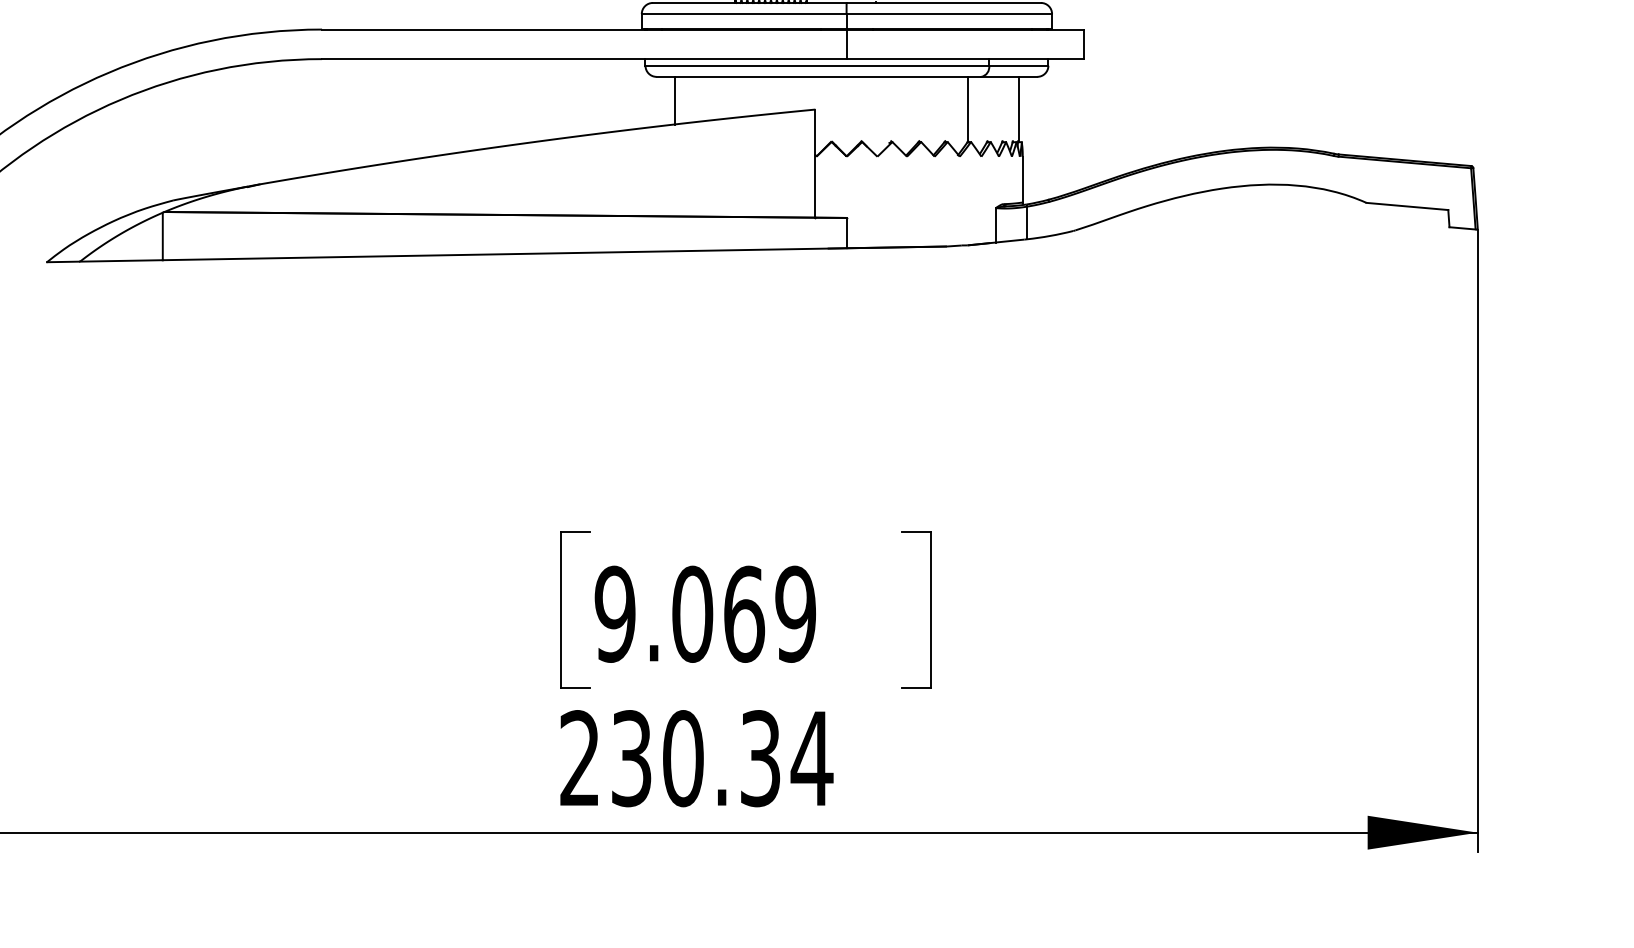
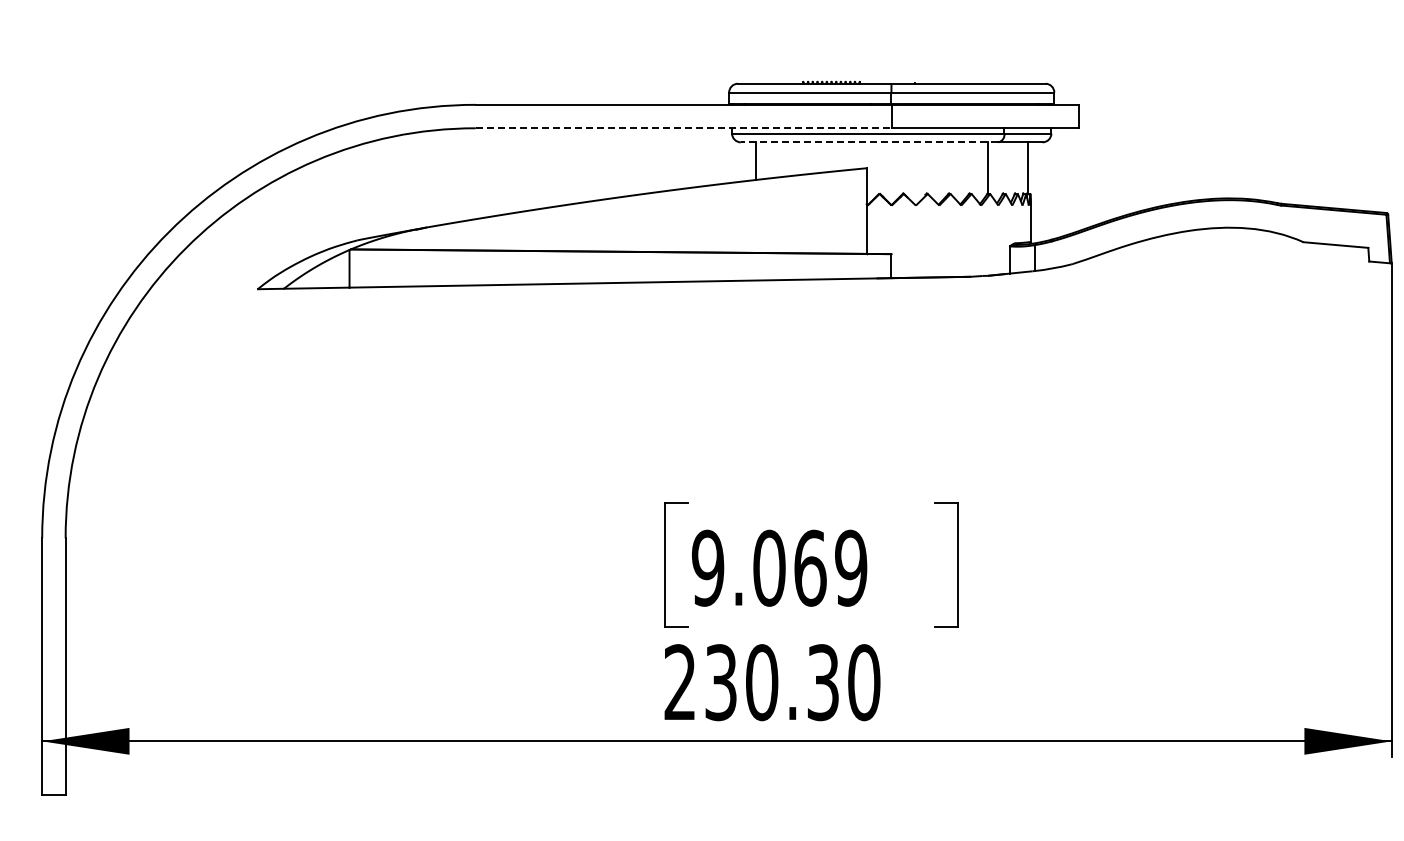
line: (584, 59) -> (683, 128), solid -> dashed
line: (818, 77) -> (869, 142), solid -> dashed
text: (812, 758) -> (864, 682), 230.34 -> 230.30

